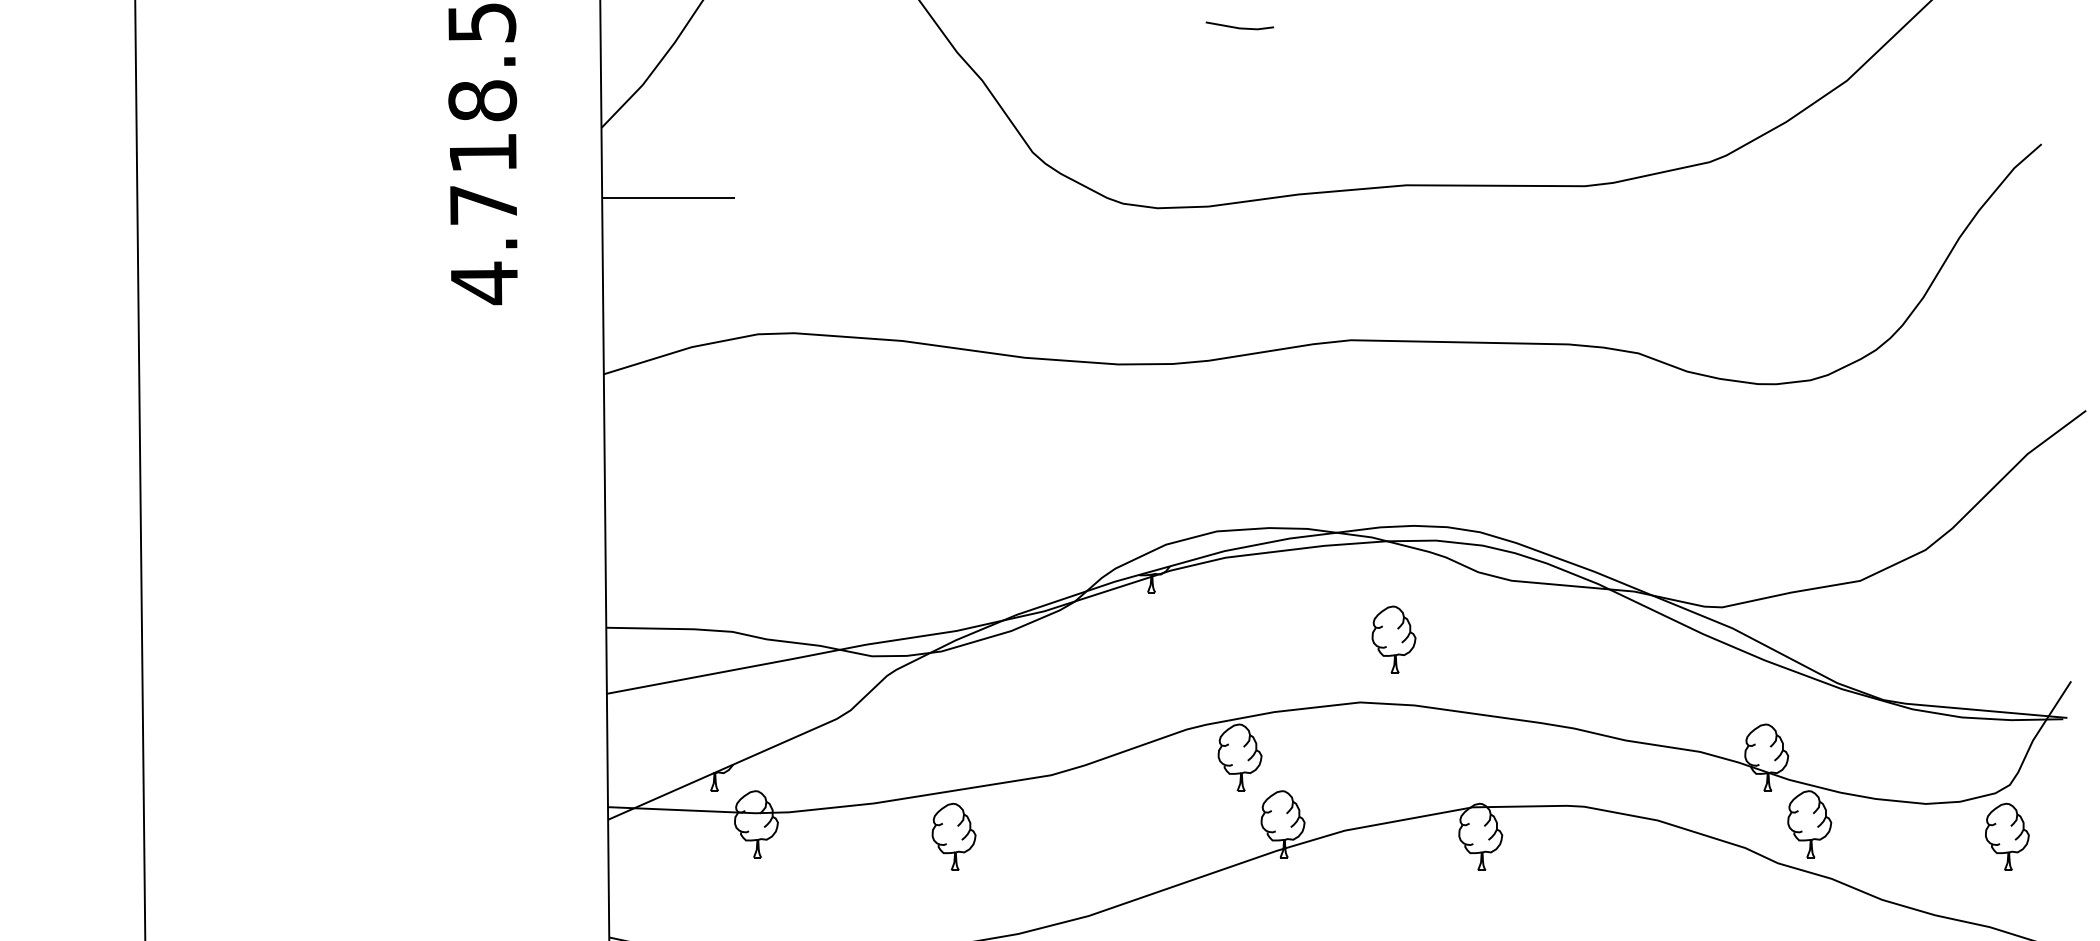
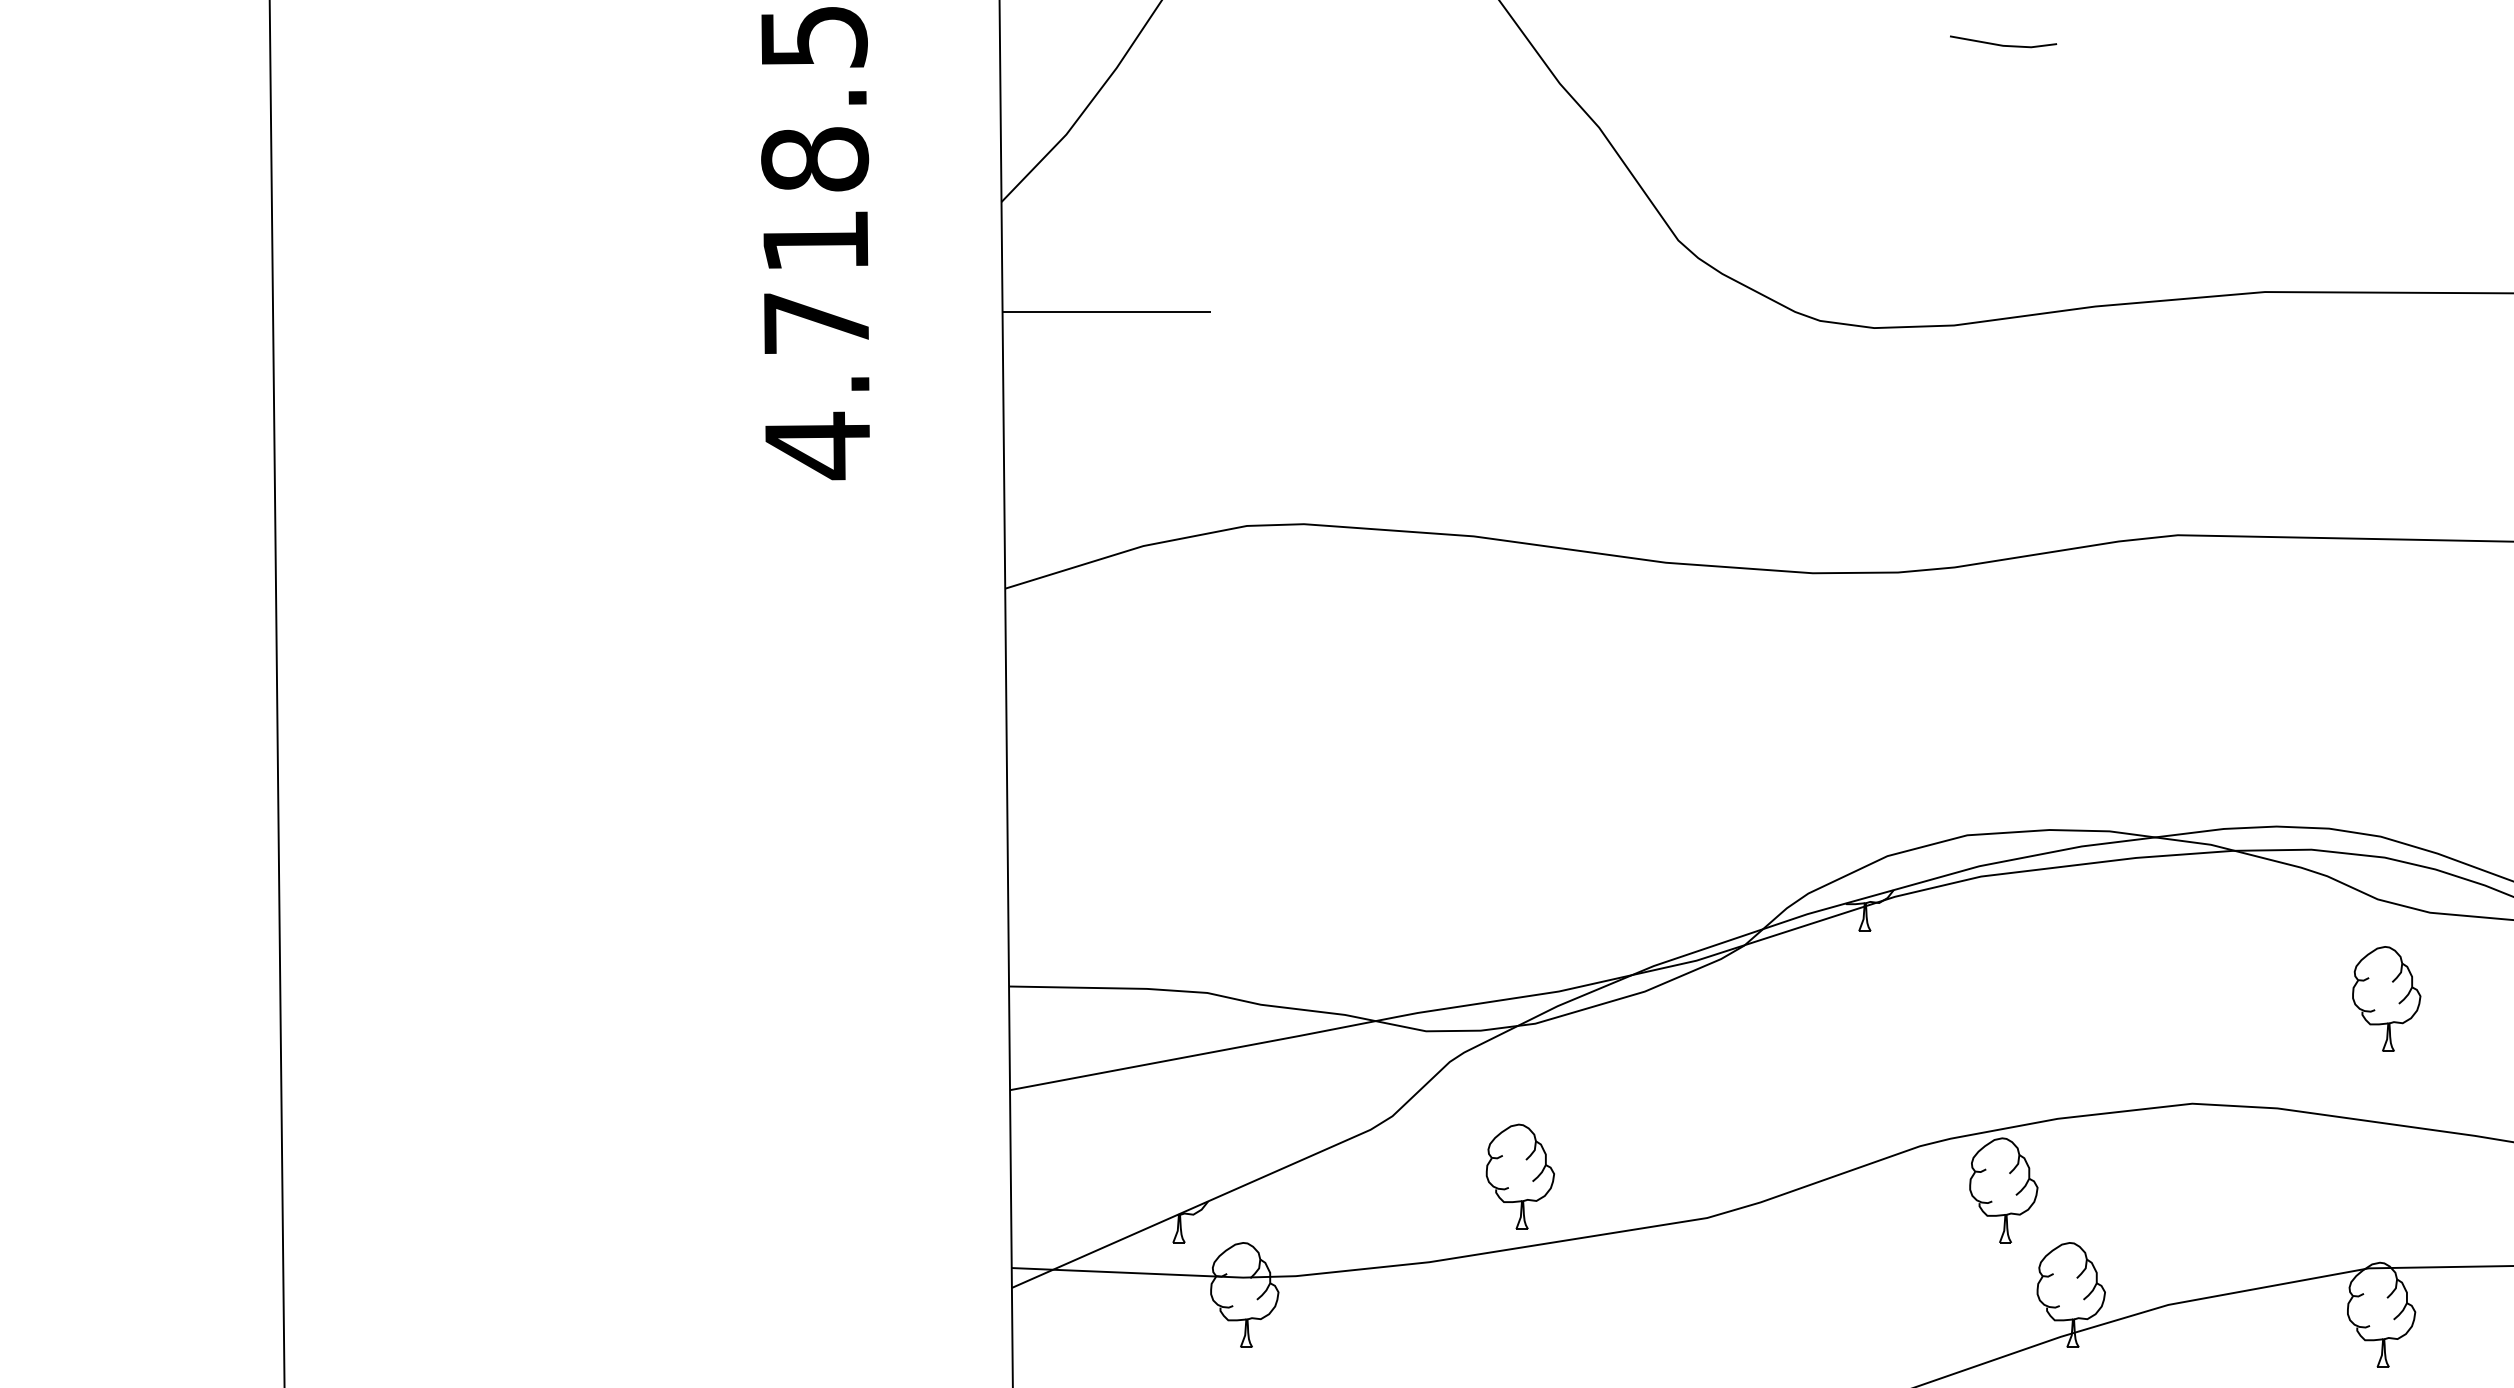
part: (1393, 639) -> (2385, 998), moved
part: (953, 836) -> (1519, 1175), moved

